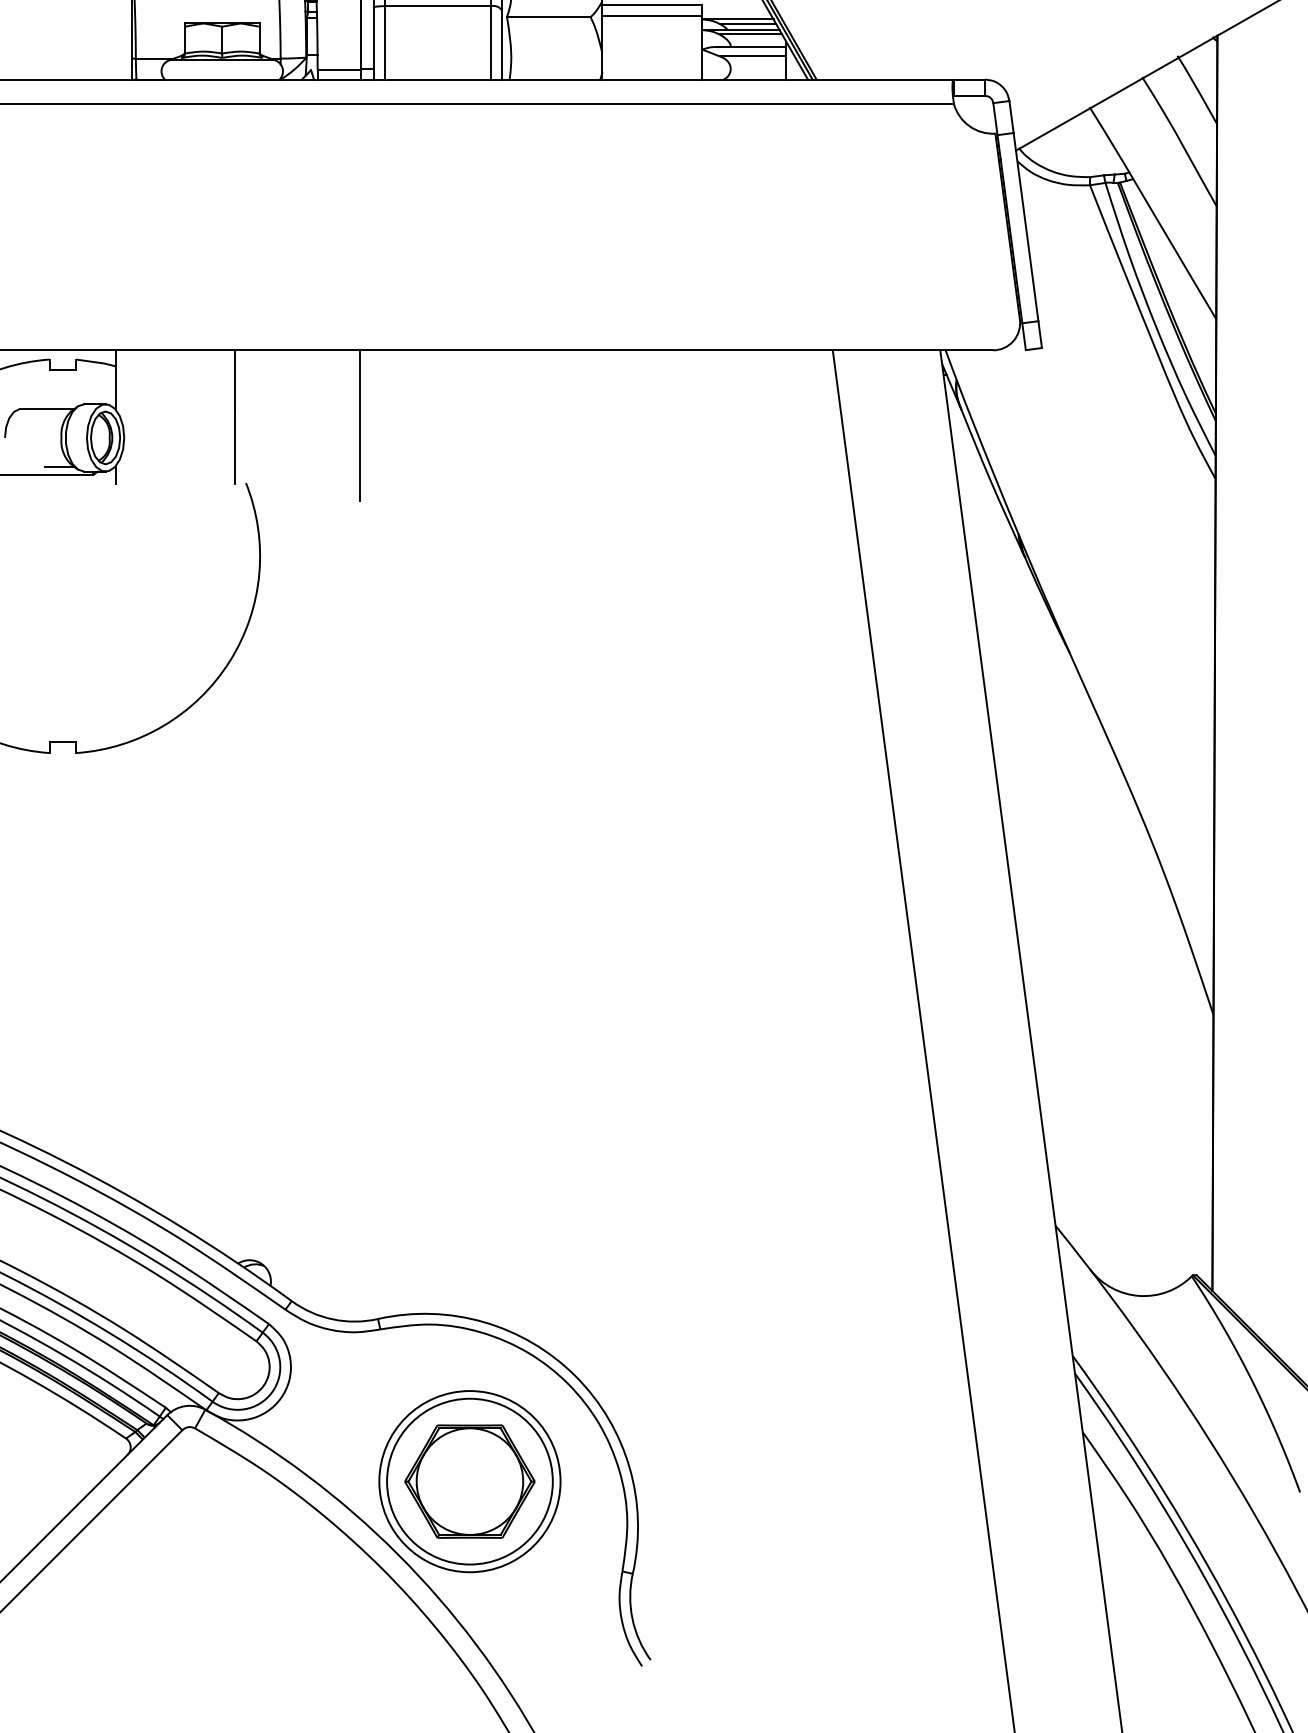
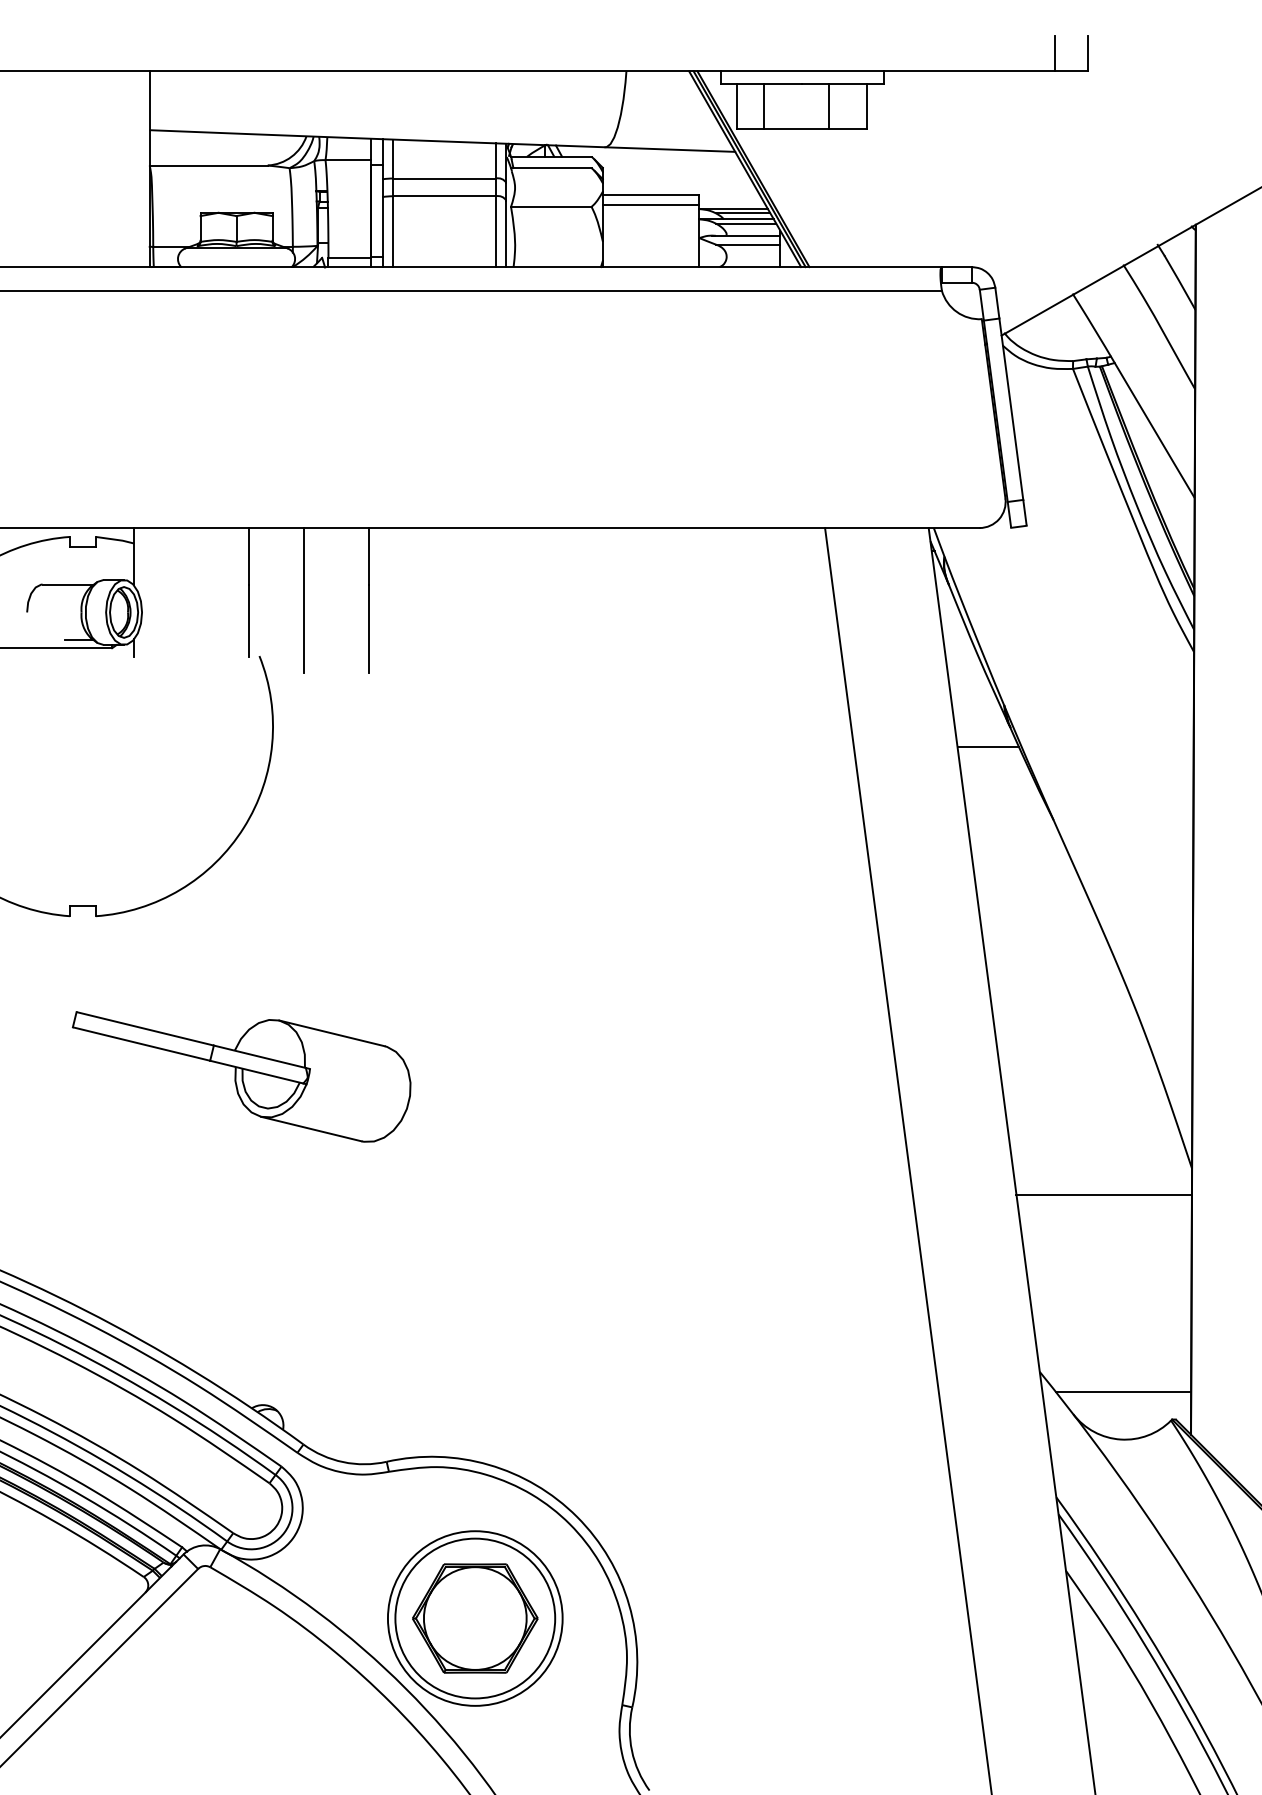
line: (291, 425) -> (303, 600), added
line: (1001, 576) -> (987, 746), added
part: (227, 919) -> (241, 1076), added
line: (1121, 1041) -> (1103, 1194), added
line: (1142, 1246) -> (1123, 1391), added

